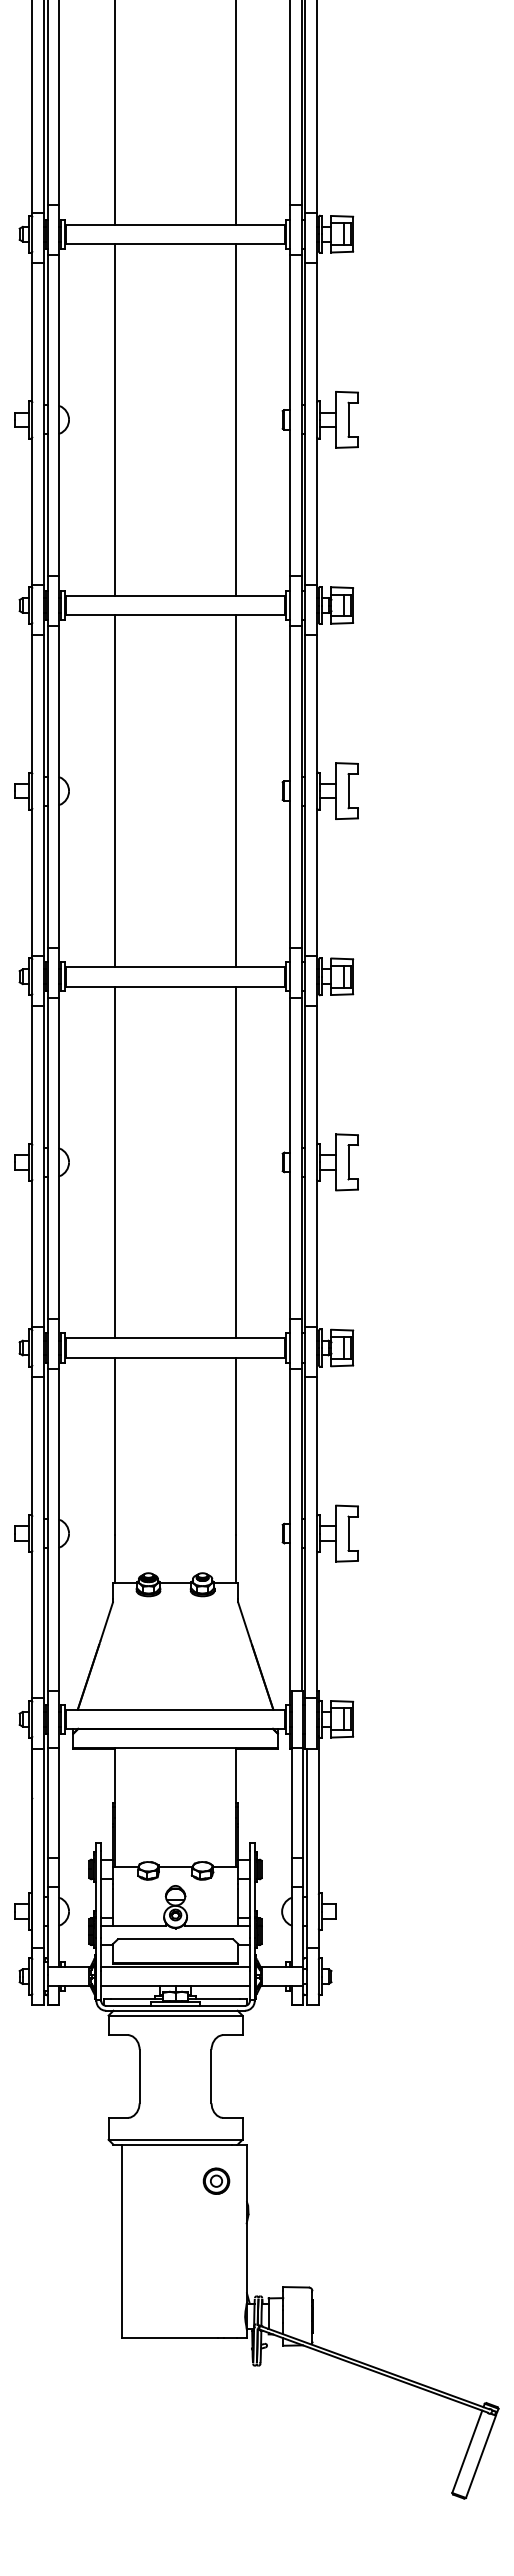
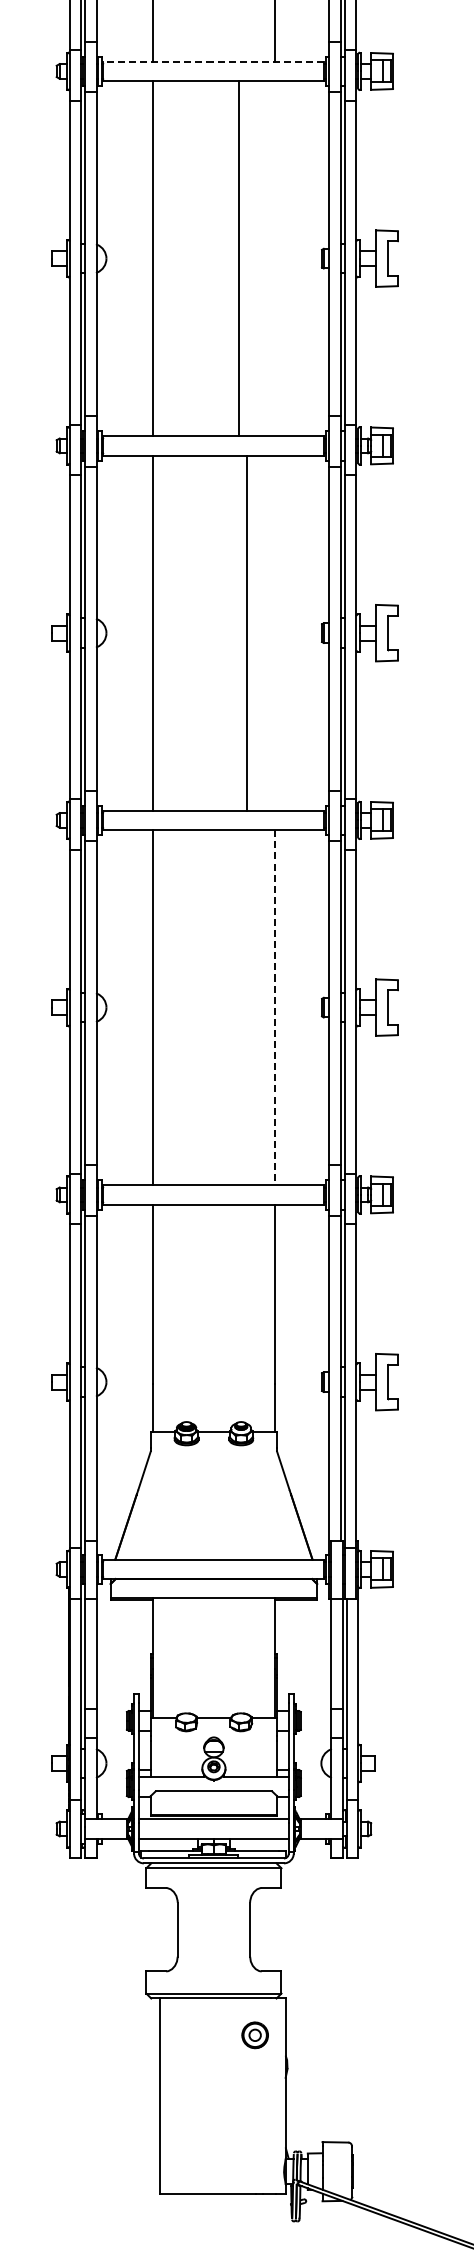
line: (175, 224) -> (213, 61), solid -> dashed
line: (236, 419) -> (239, 258), moved
line: (236, 791) -> (247, 633), moved
line: (236, 1162) -> (275, 1007), solid -> dashed

